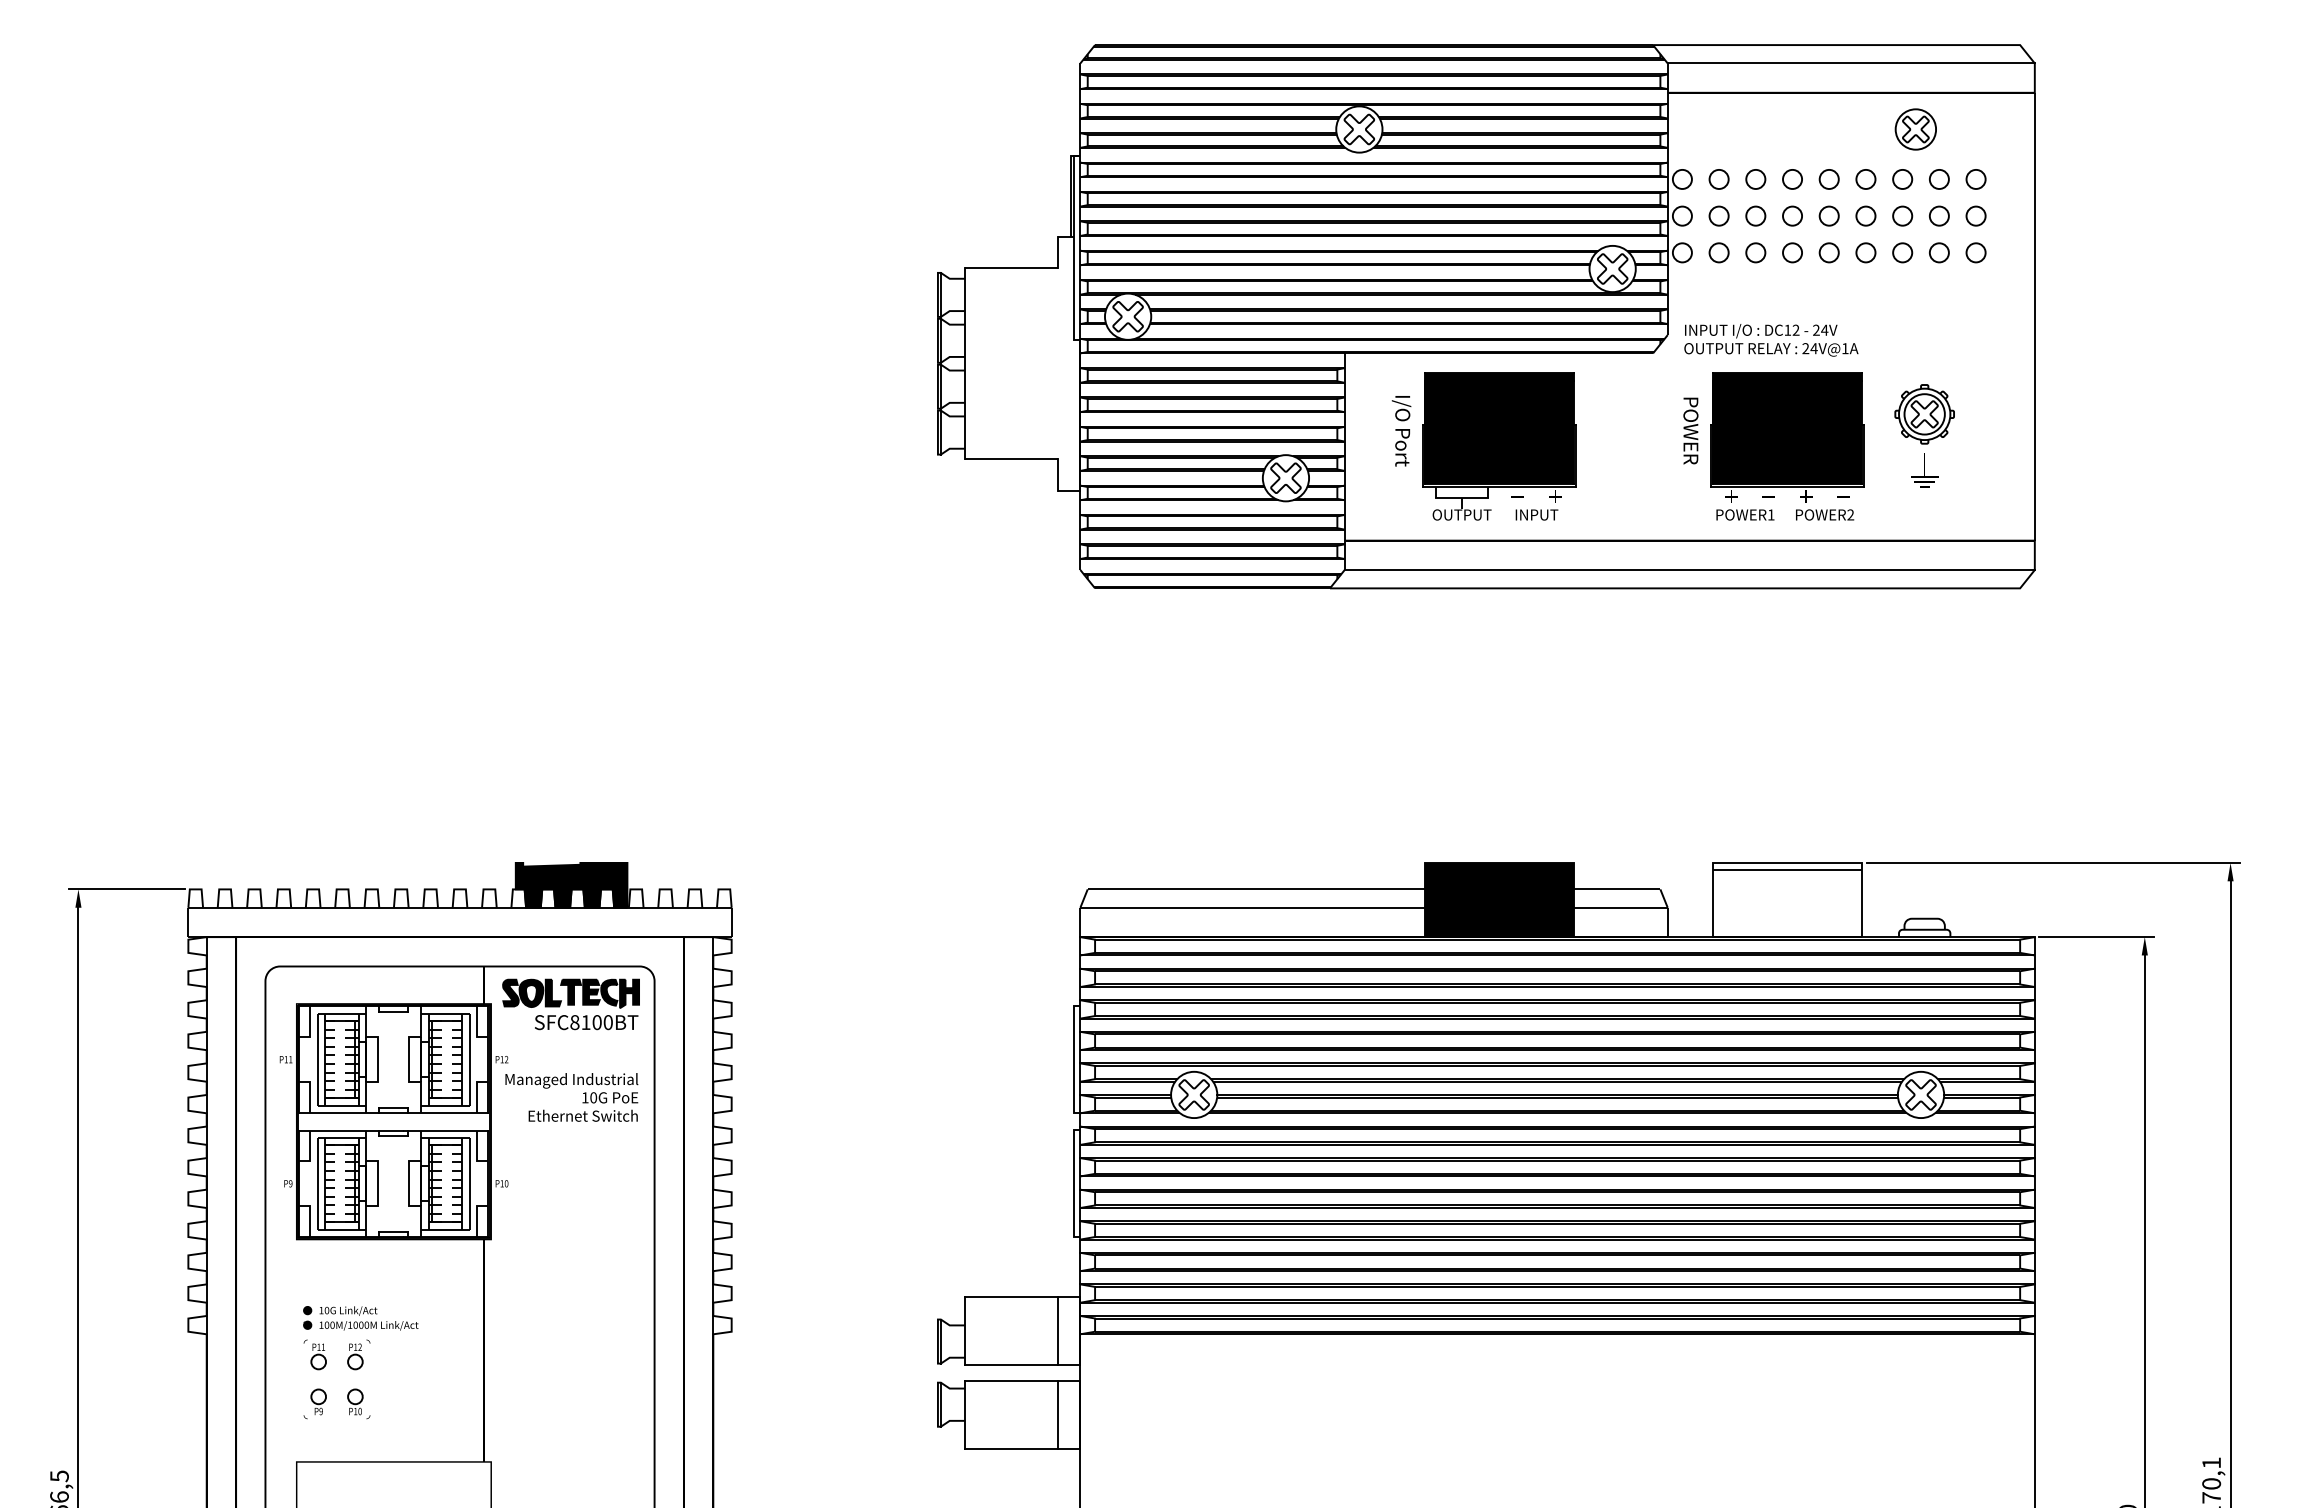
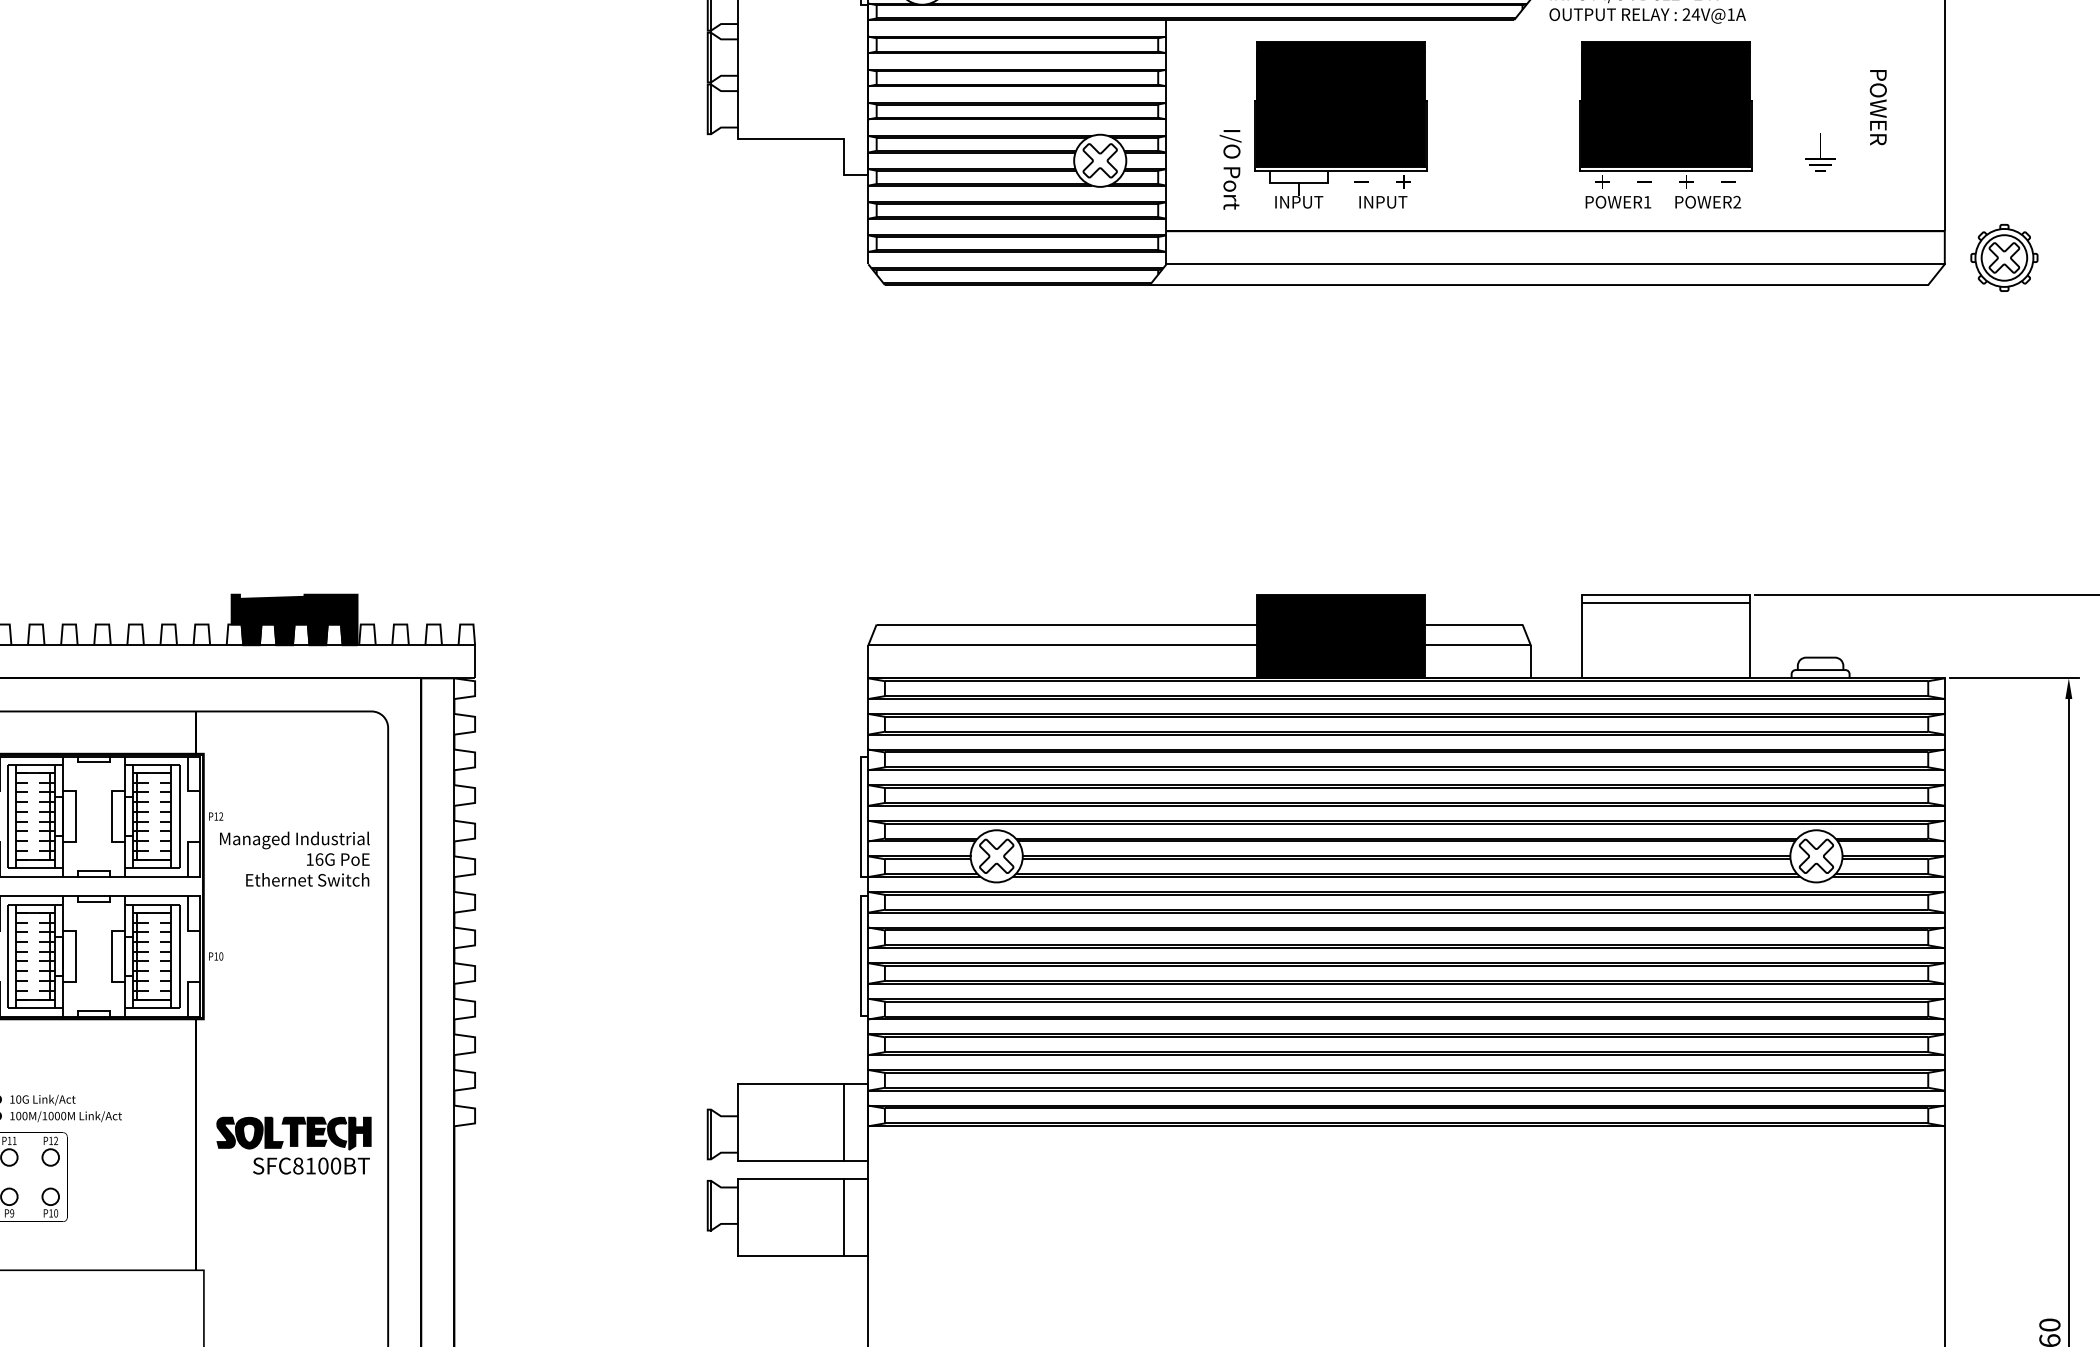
part: (1924, 414) -> (2004, 258), moved
text: (1690, 430) -> (1877, 106), moved
text: (1401, 431) -> (1230, 170), moved
text: (1461, 514) -> (1298, 201), OUTPUT -> INPUT
part: (570, 1004) -> (293, 1145), moved
text: (593, 1097) -> (319, 859), 10G -> 16G

